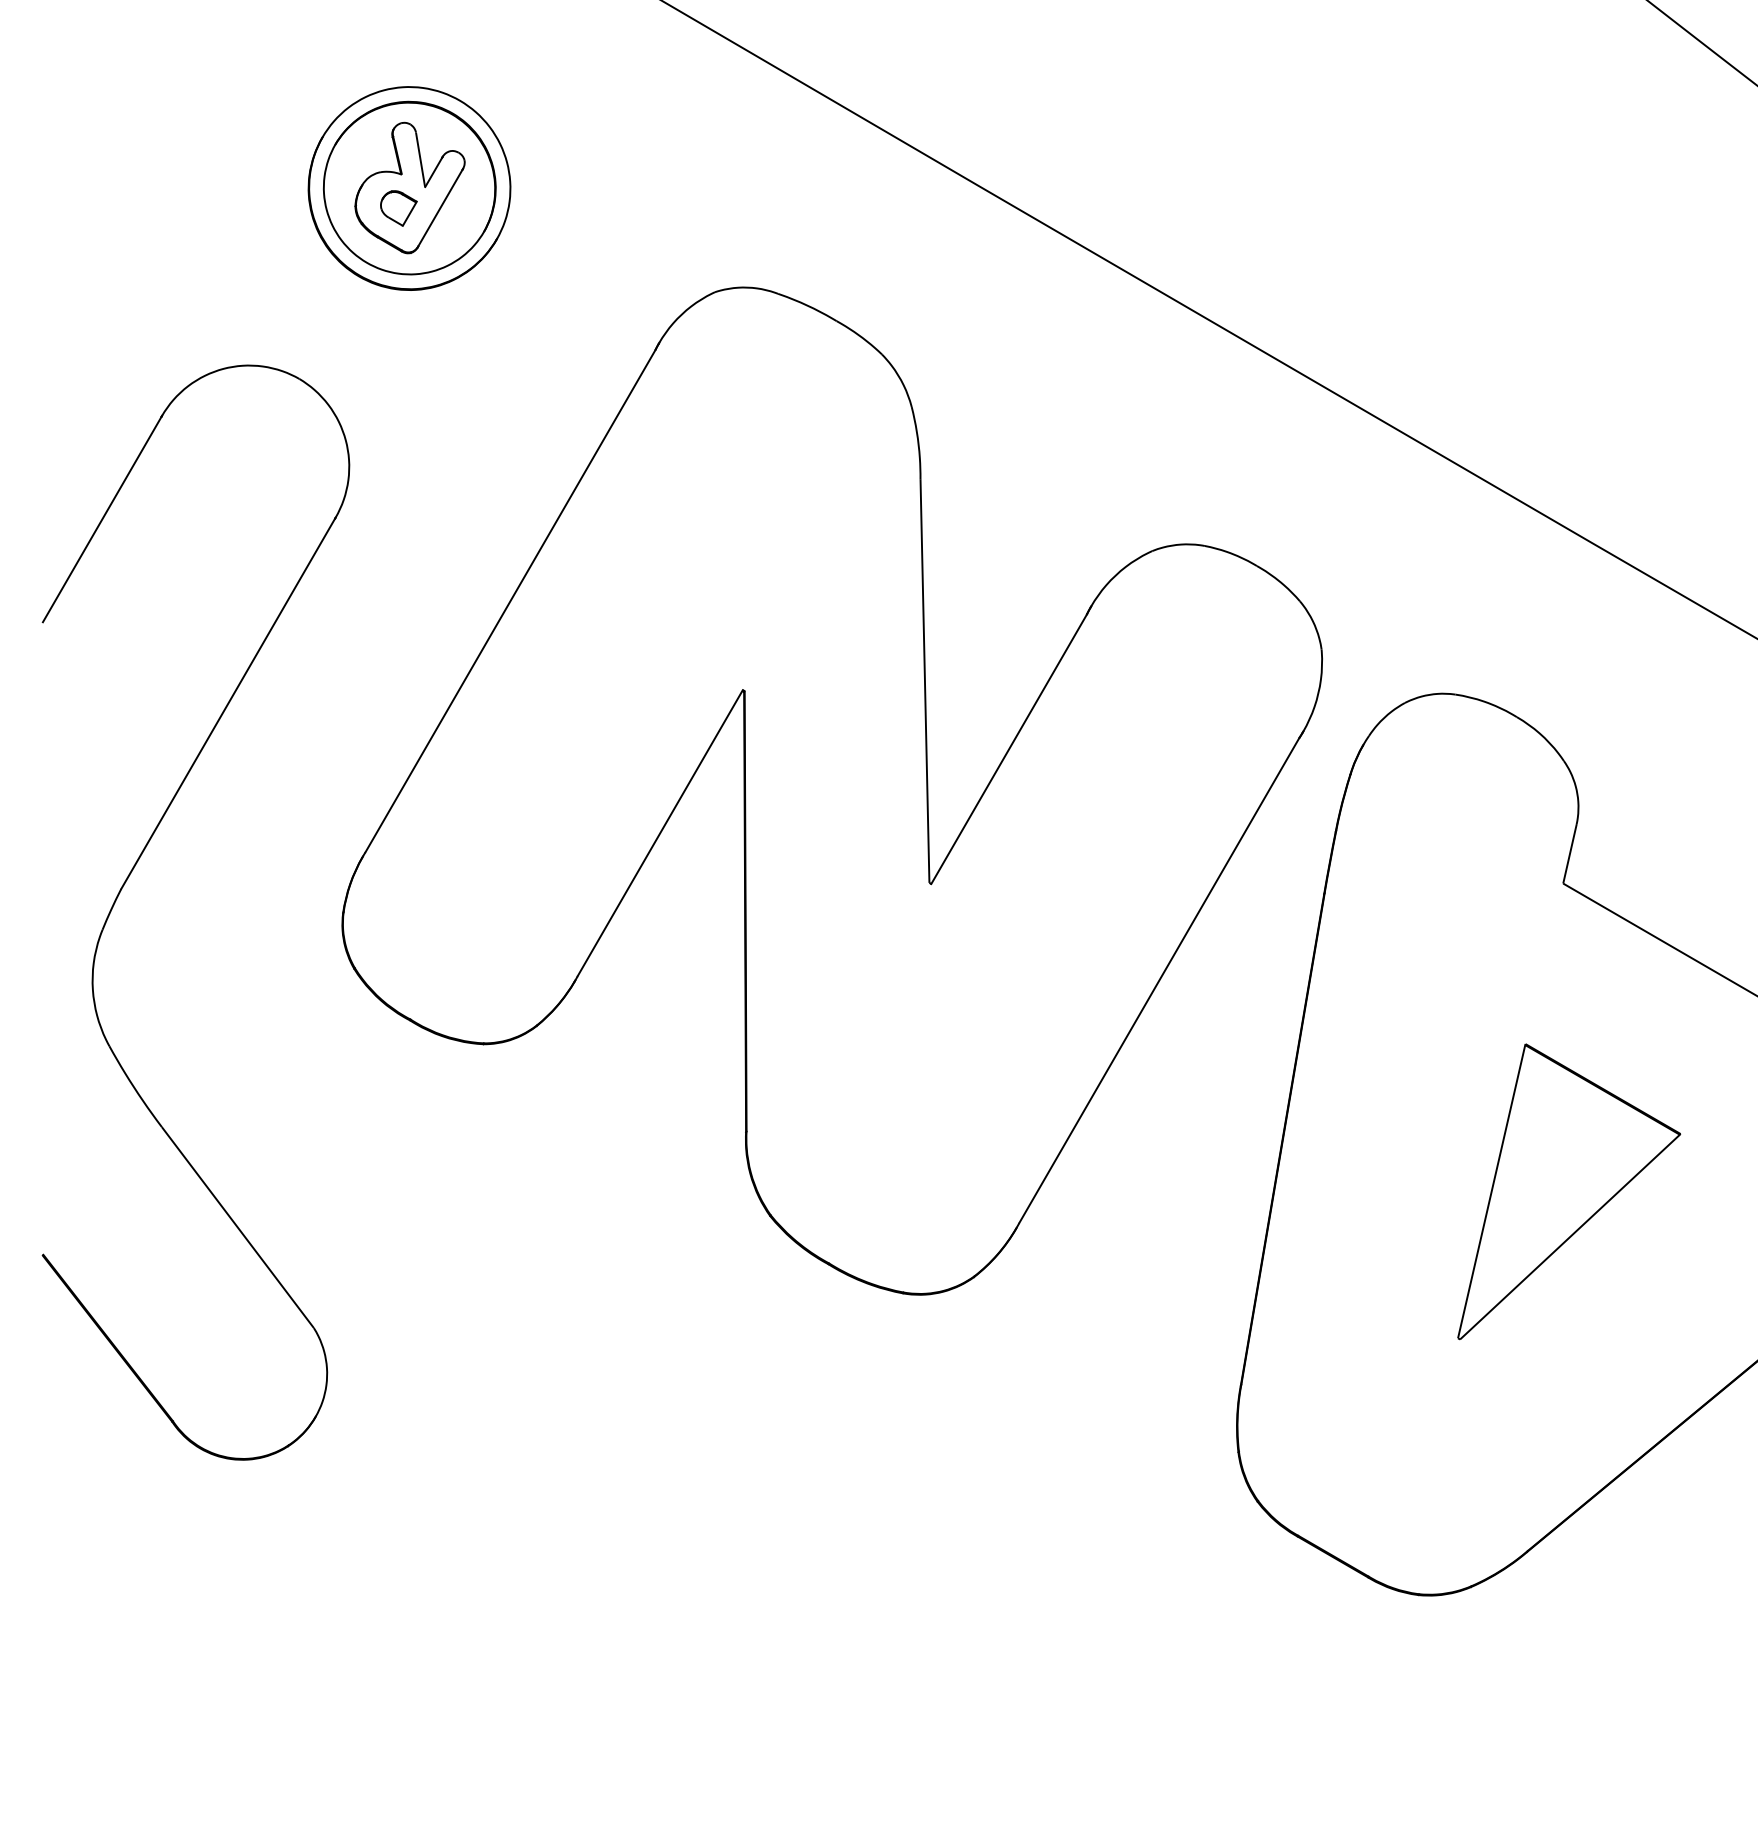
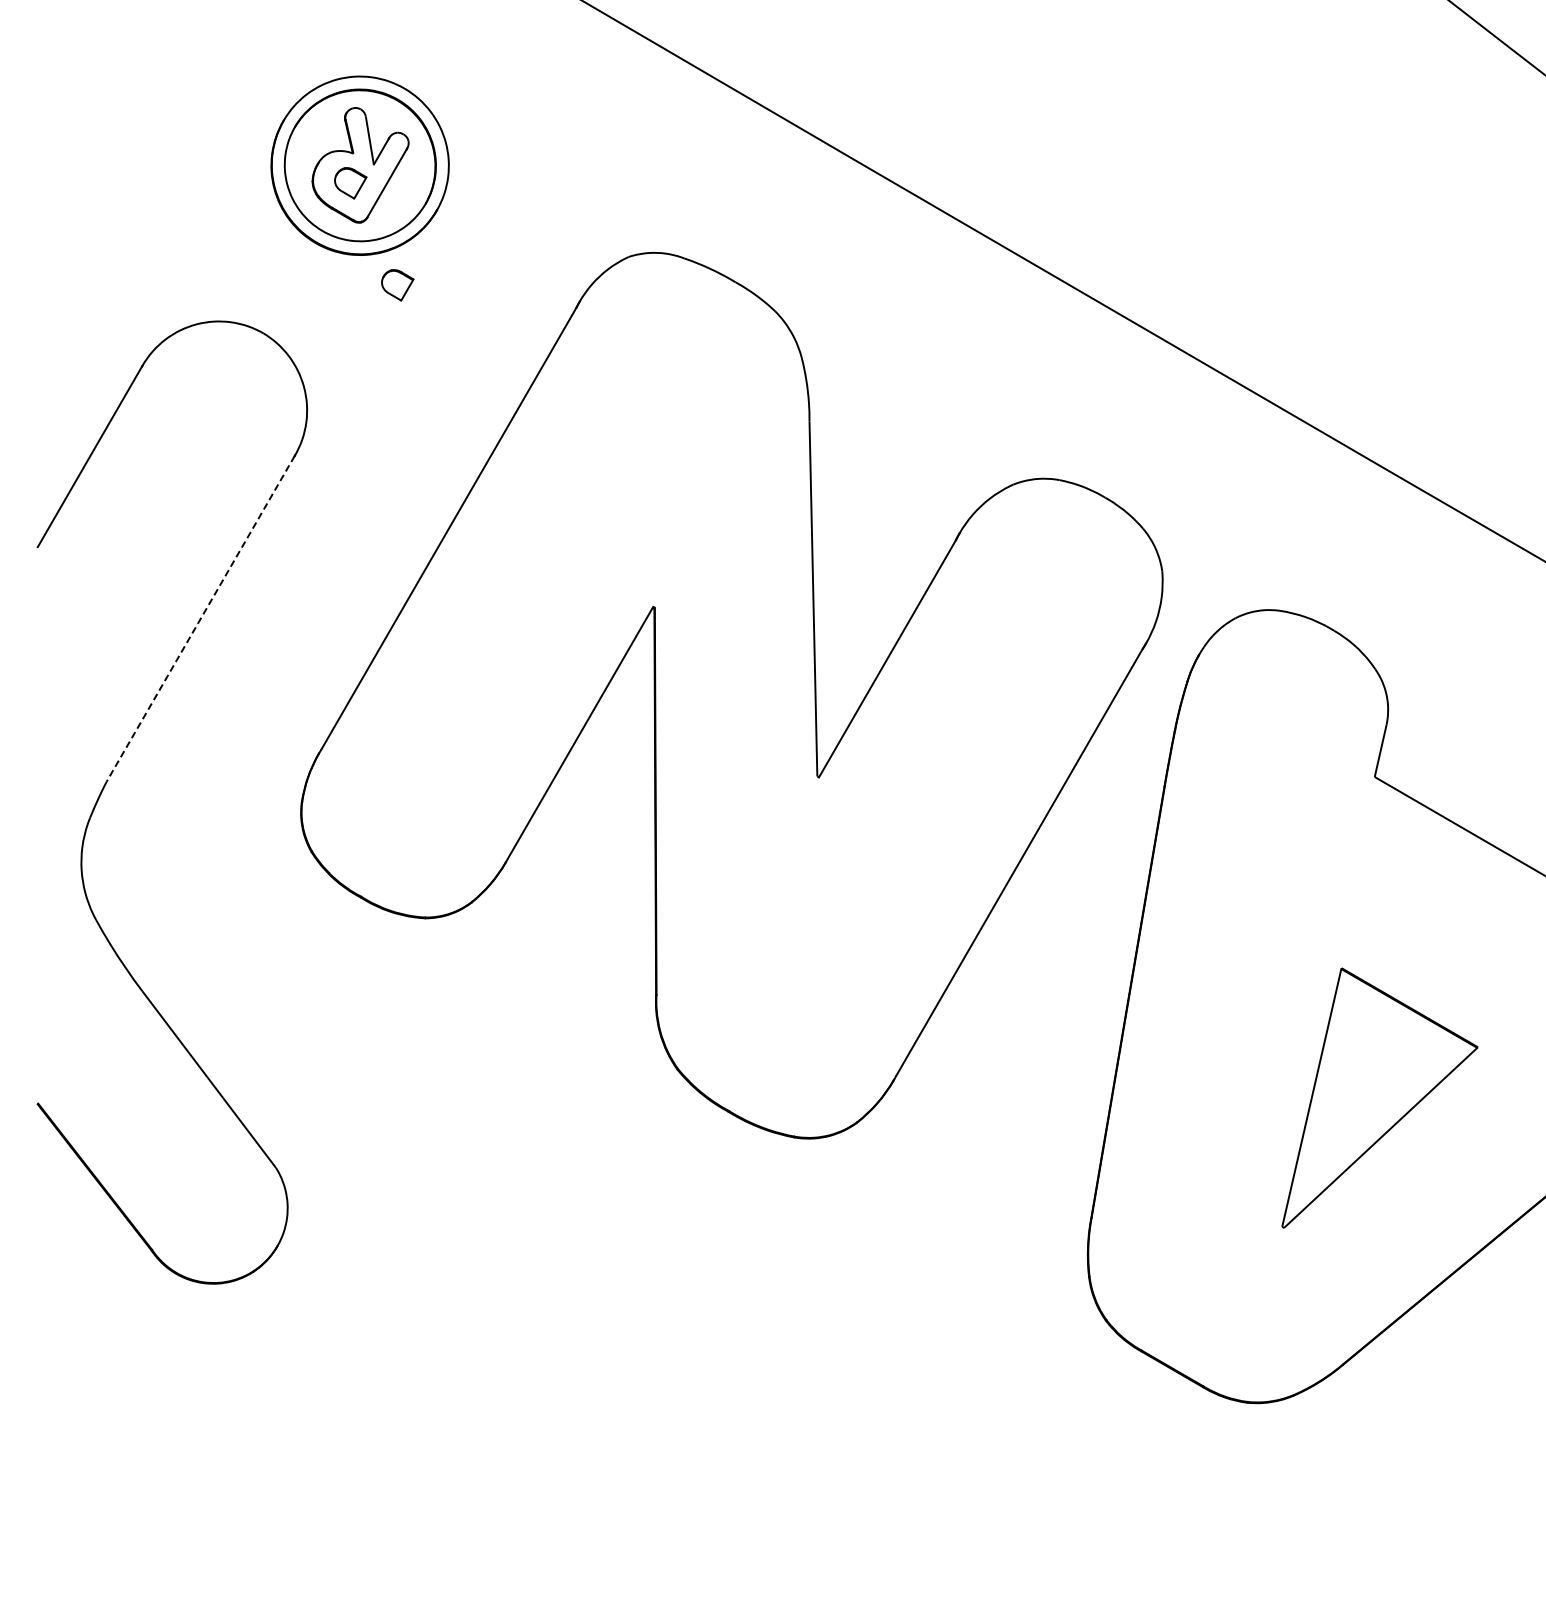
part: (452, 324) -> (397, 285), added
line: (228, 704) -> (200, 619), solid -> dashed
part: (1568, 1191) -> (1379, 1097), moved

